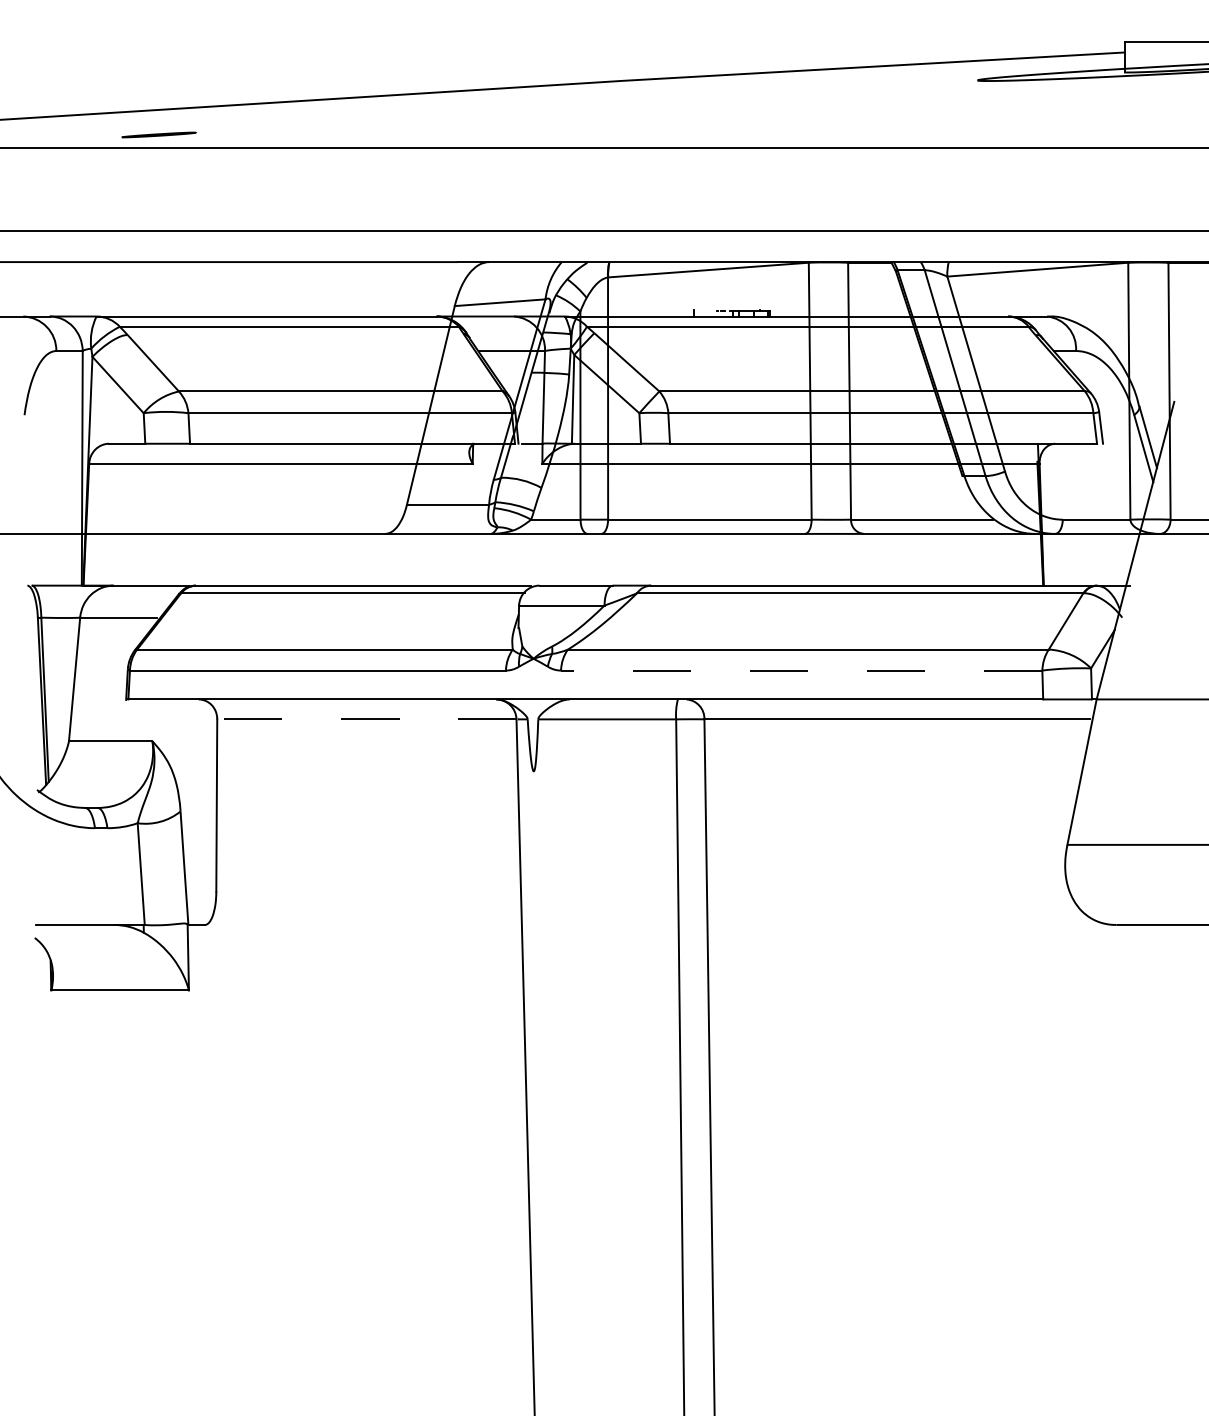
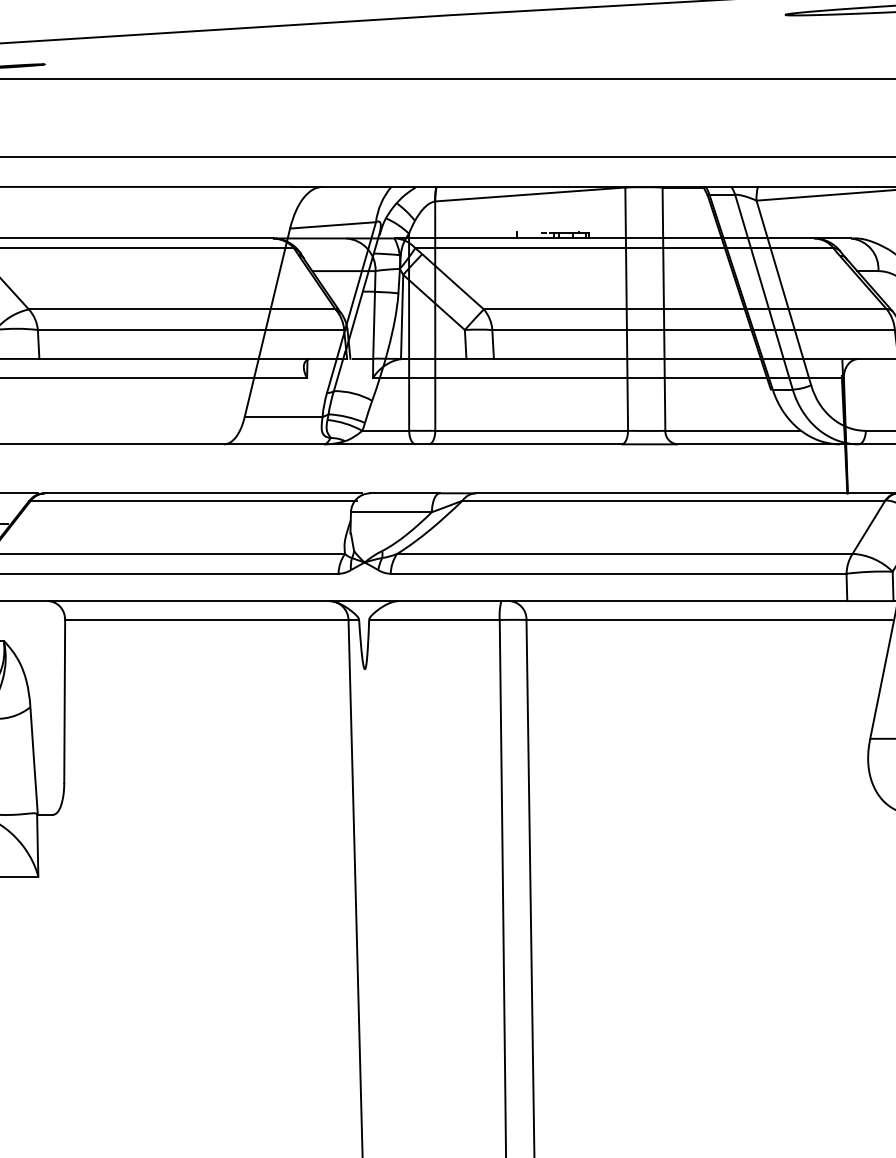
line: (801, 670) -> (618, 573), dashed -> solid
line: (366, 719) -> (206, 620), dashed -> solid

